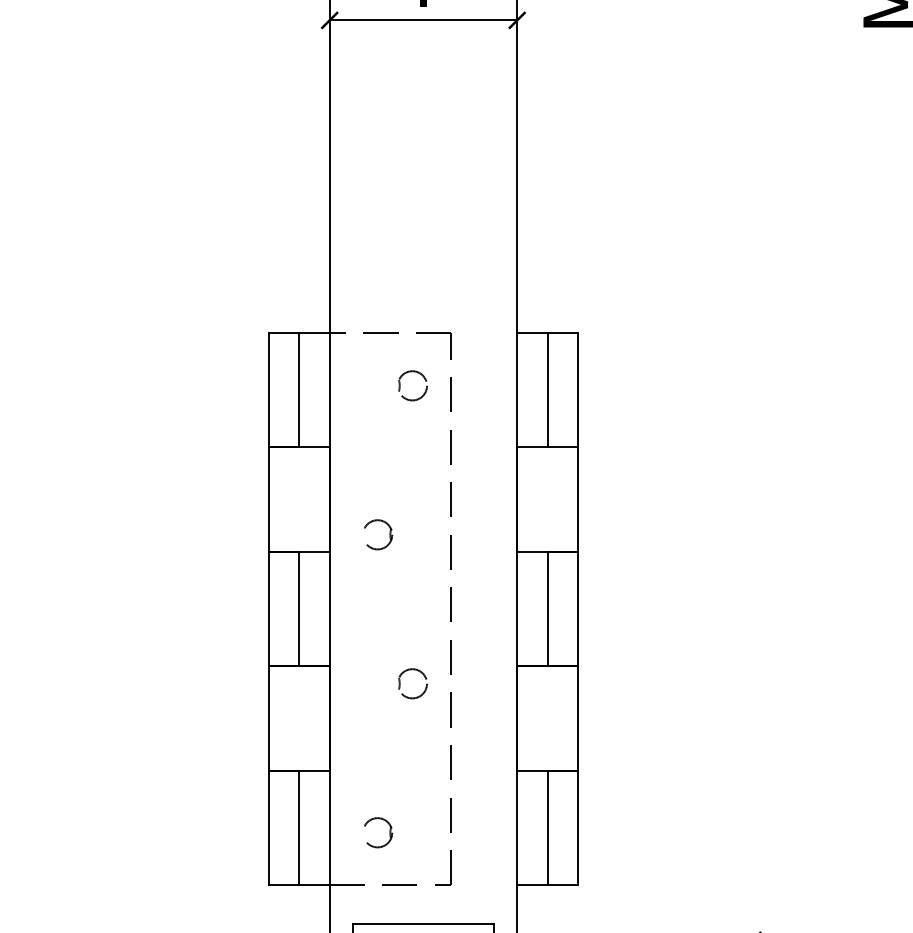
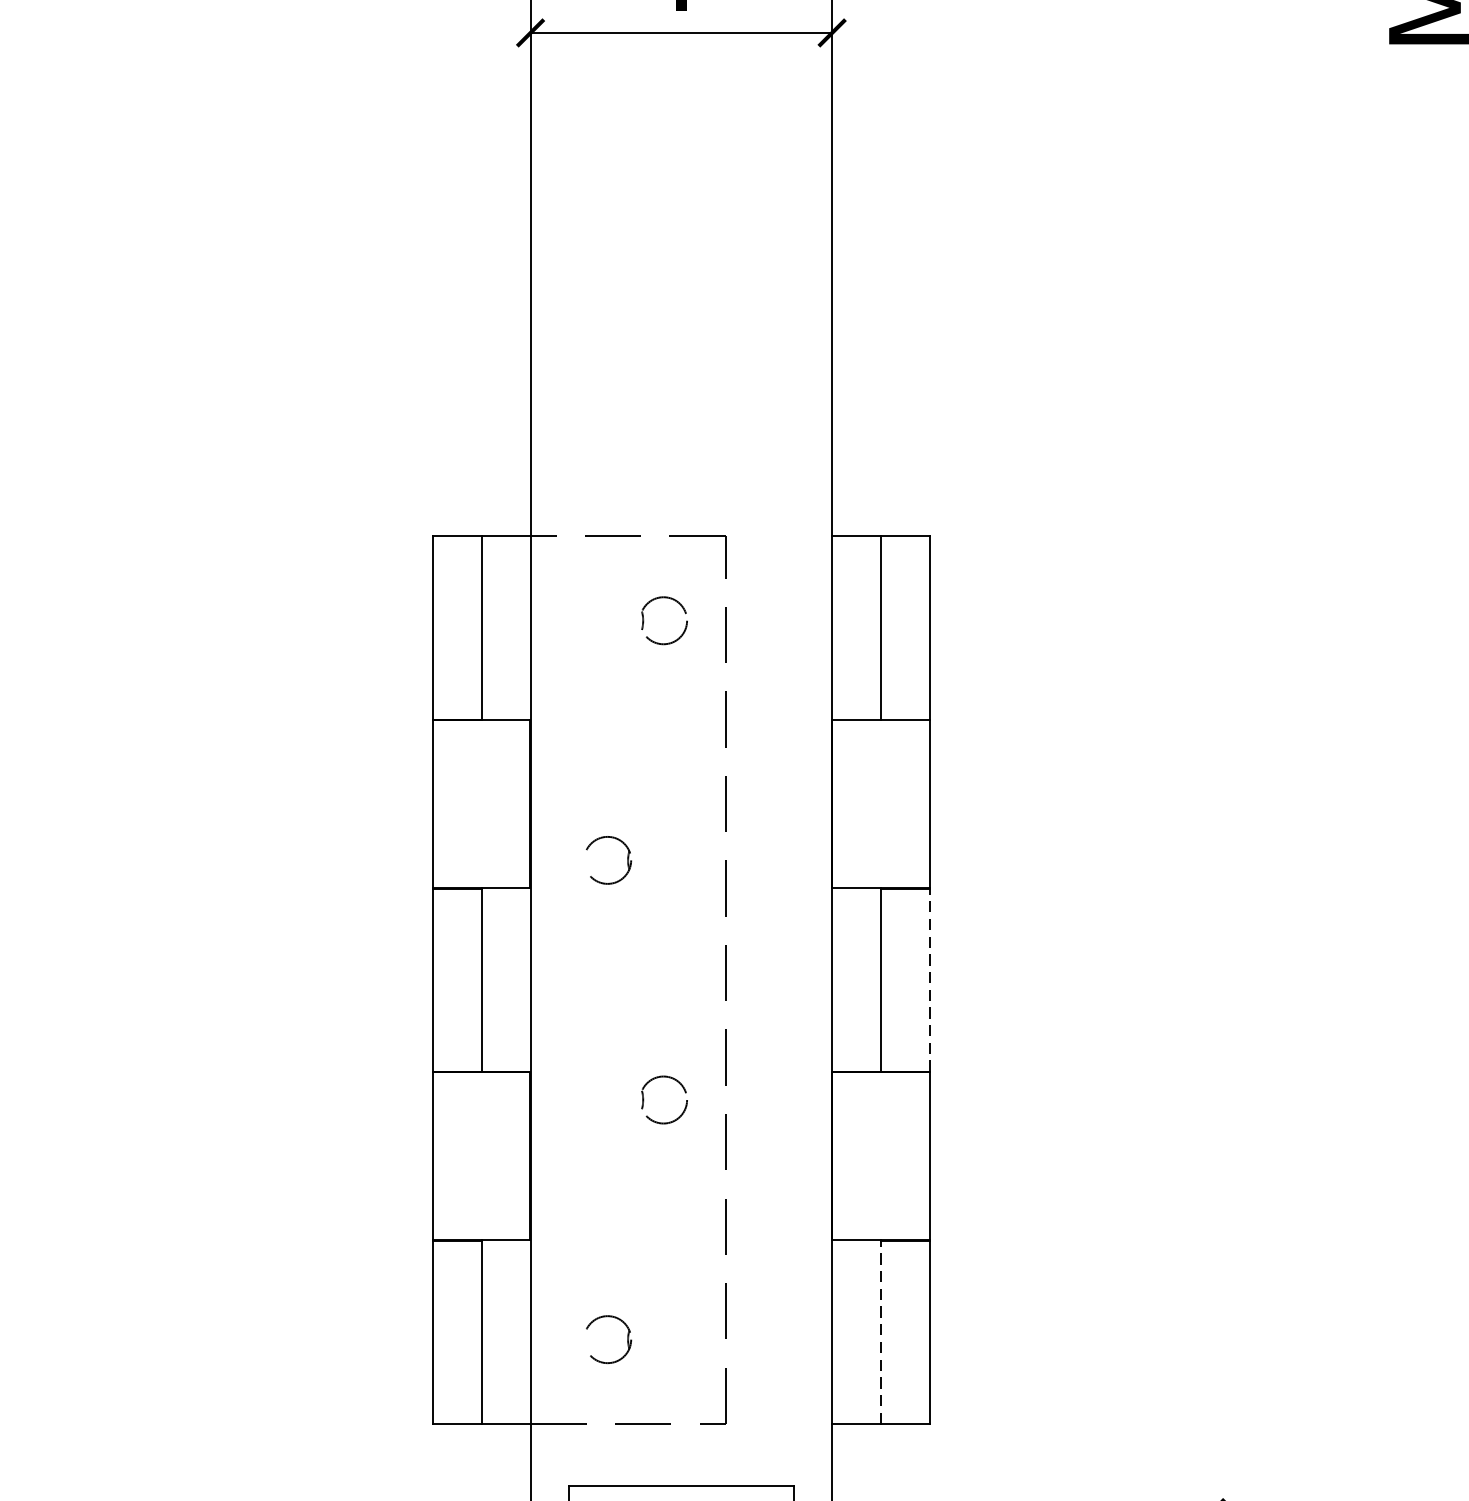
line: (577, 609) -> (929, 980), solid -> dashed
line: (547, 827) -> (880, 1331), solid -> dashed

